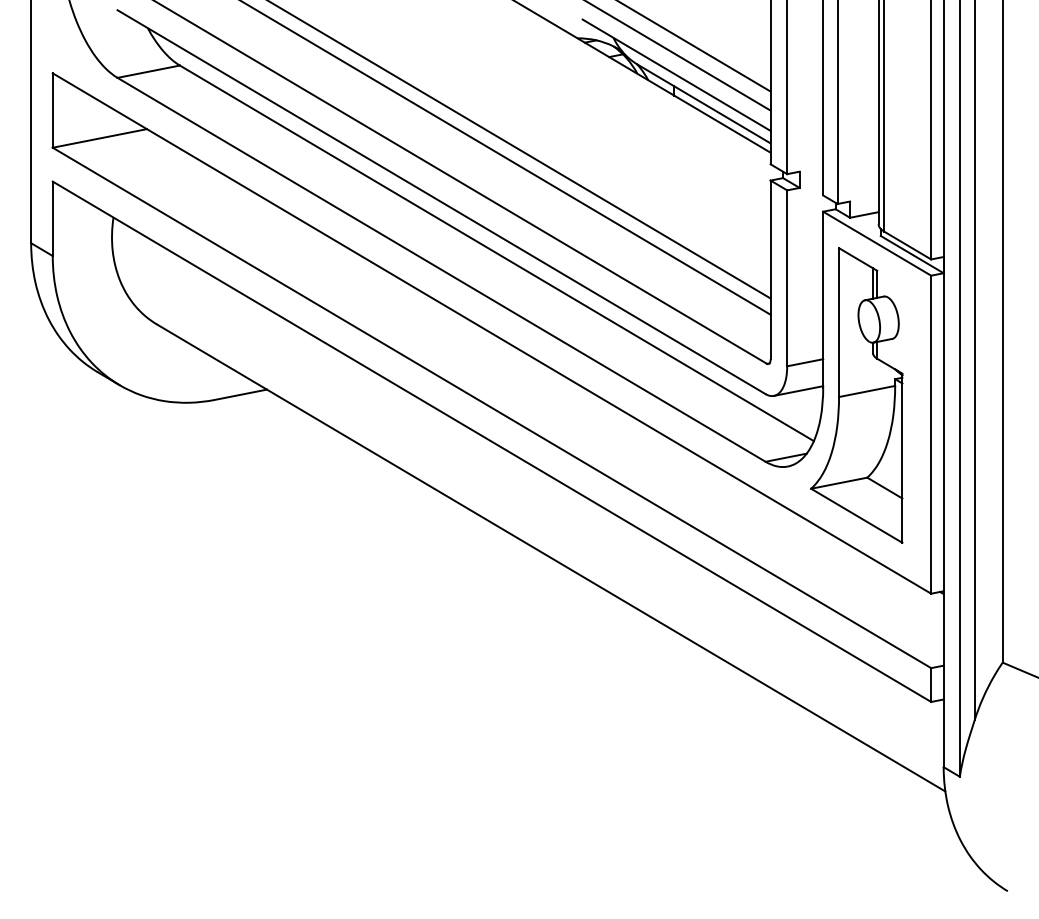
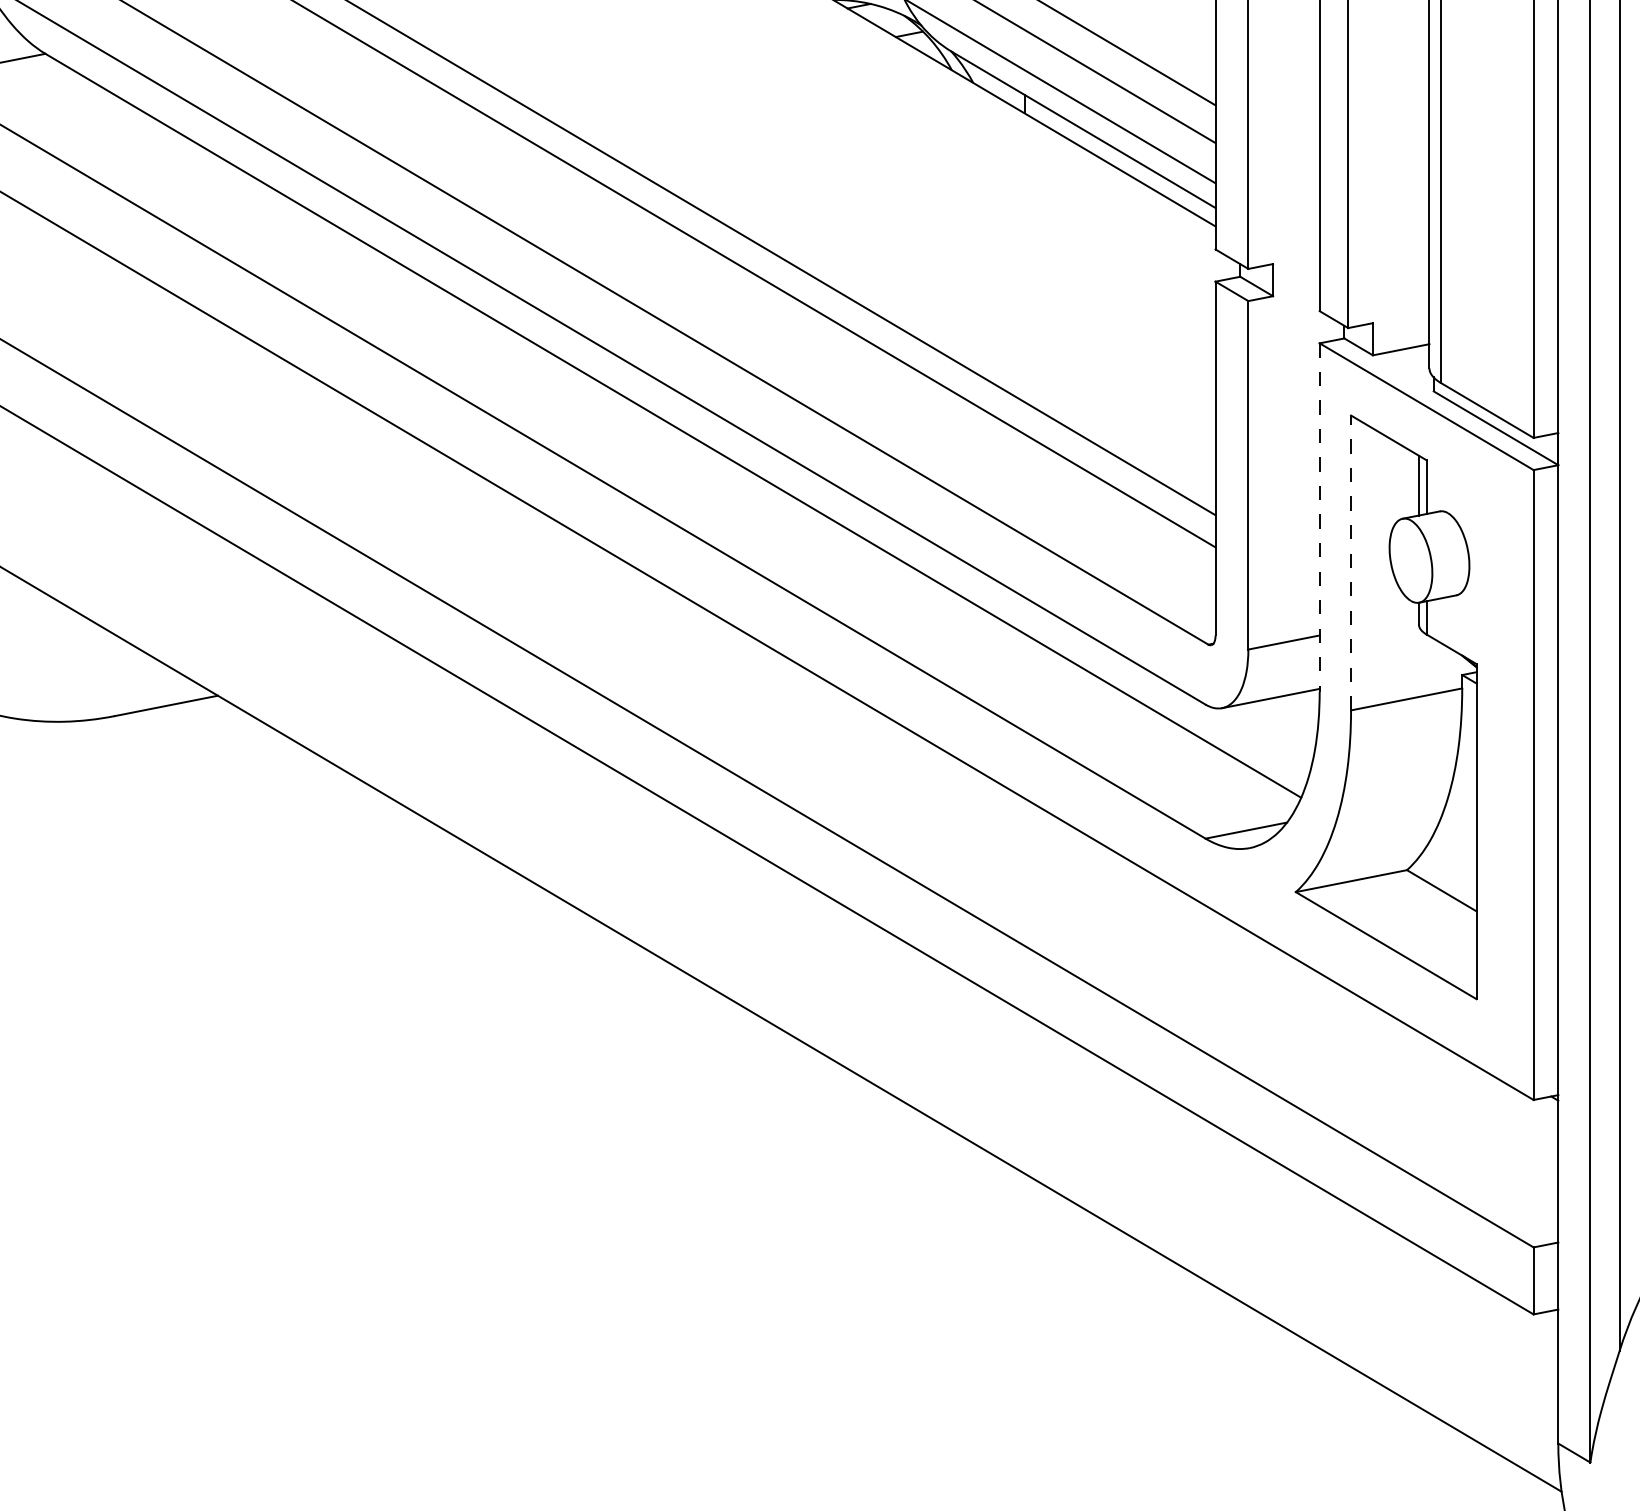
line: (823, 299) -> (1320, 517), solid -> dashed
line: (839, 322) -> (1351, 562), solid -> dashed

